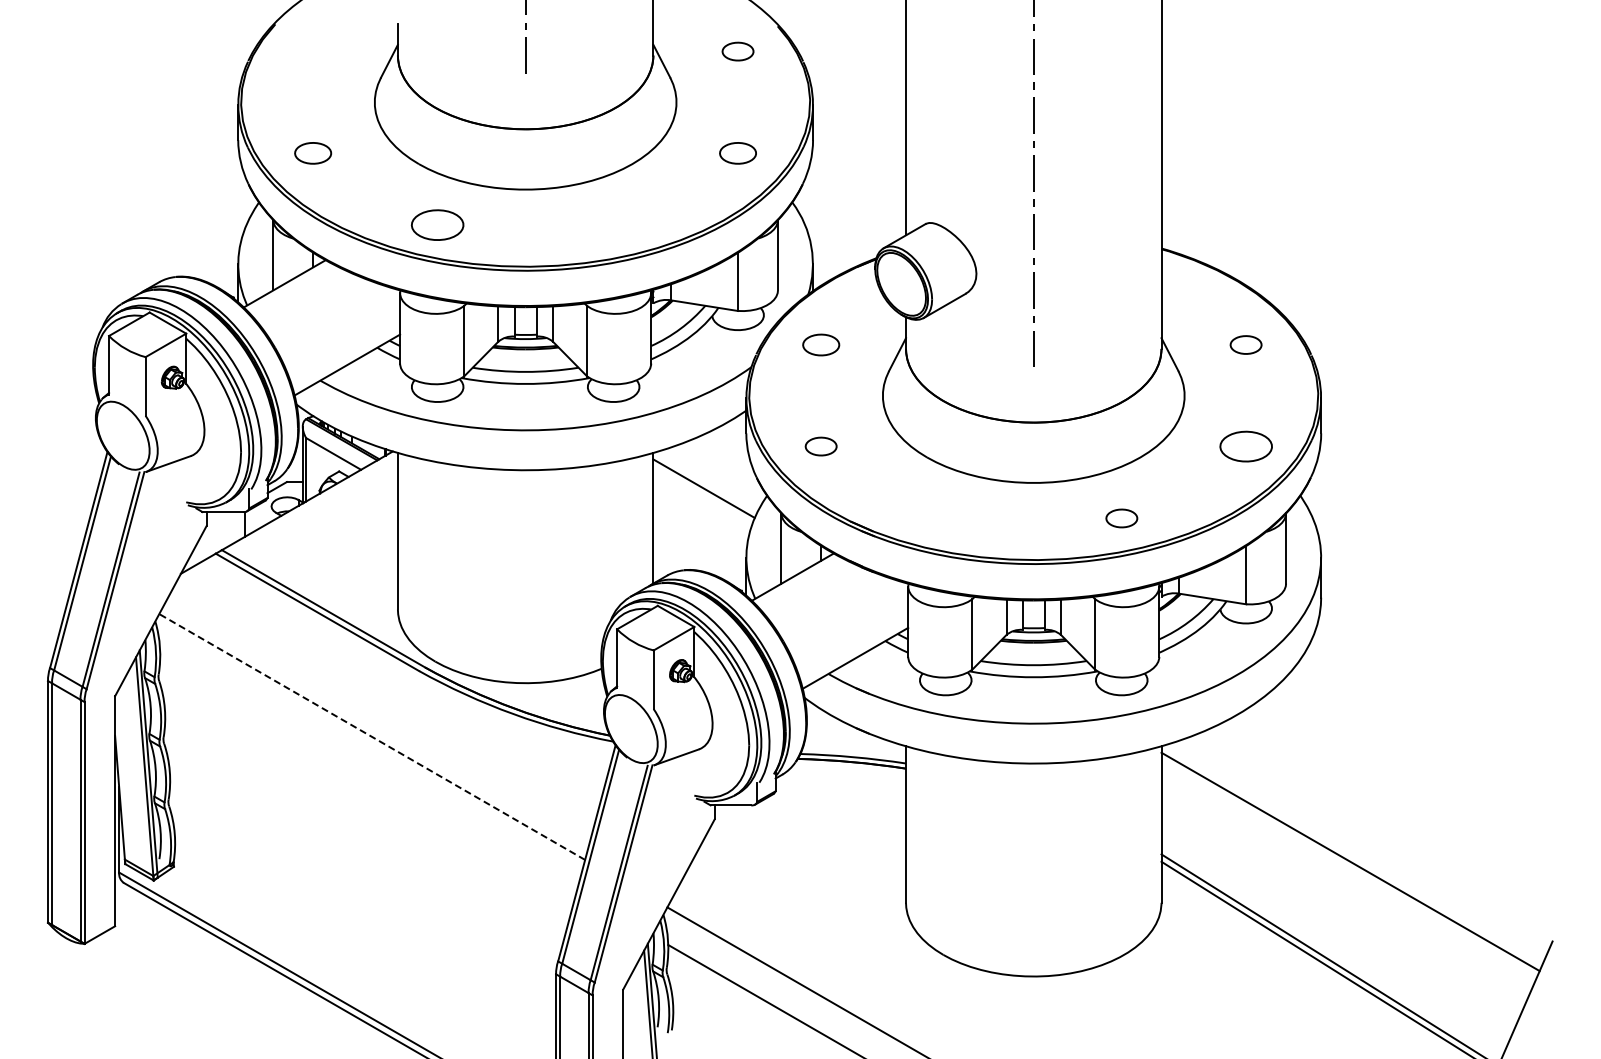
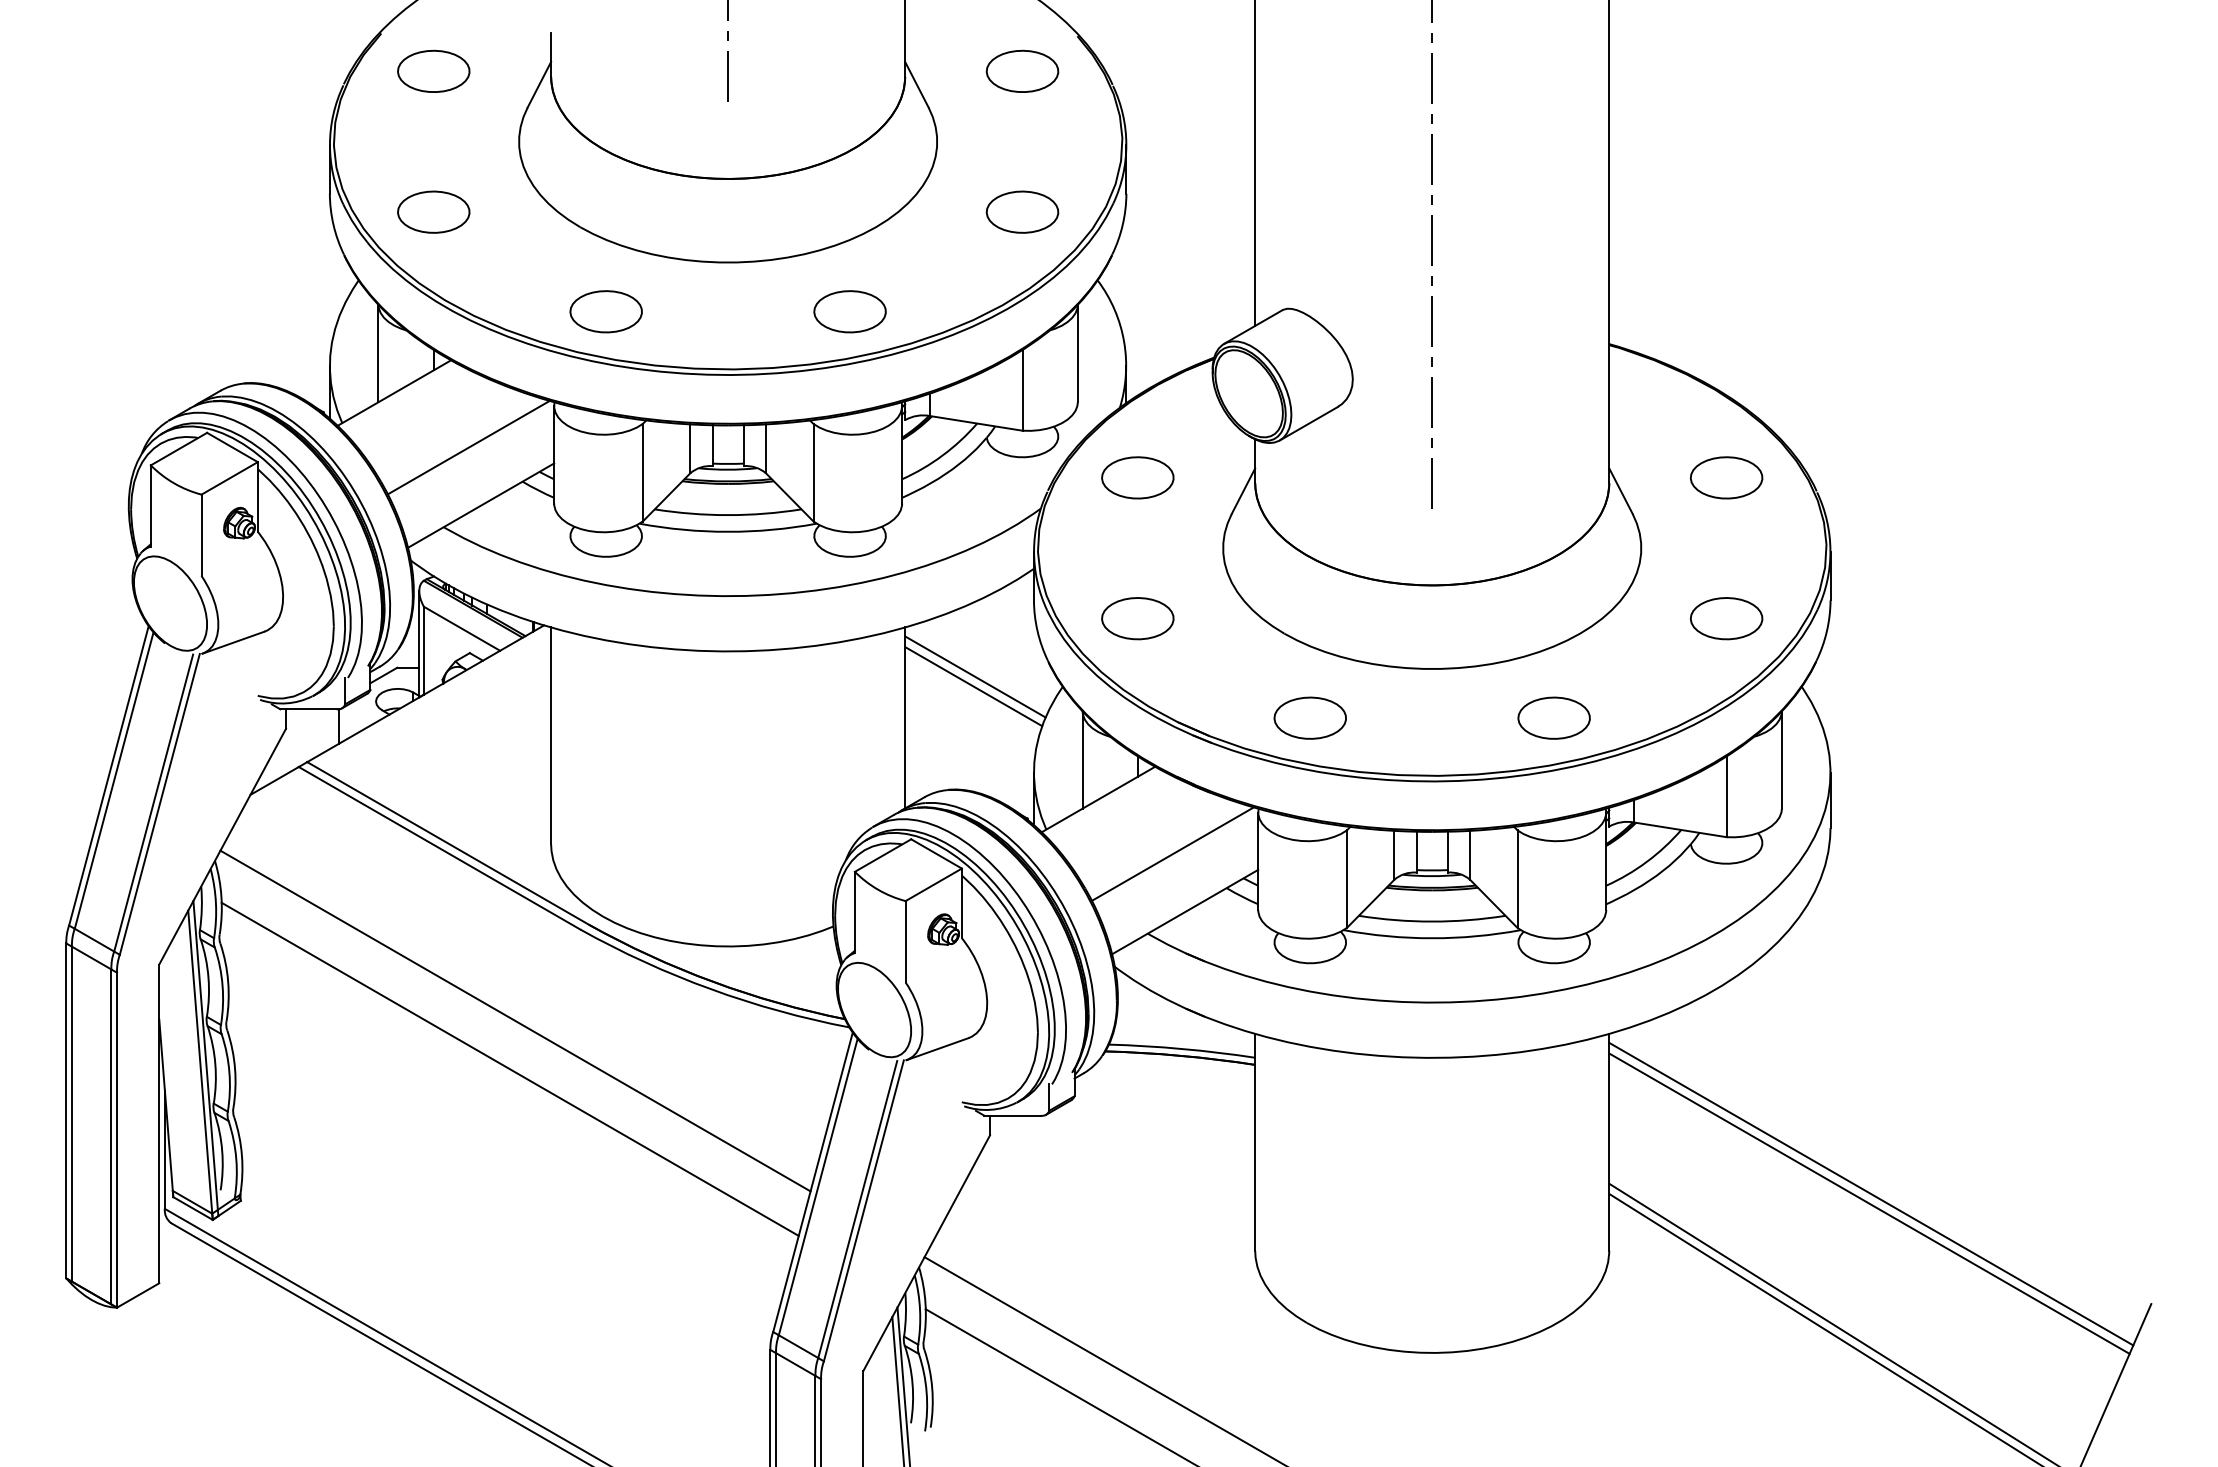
part: (312, 51) -> (432, 71), added
part: (737, 51) -> (1021, 71), size x1.67
part: (312, 153) -> (432, 212), size x1.43
part: (737, 153) -> (1021, 212), size x1.43
part: (613, 224) -> (849, 310), added
line: (338, 322) -> (468, 446), added
part: (820, 344) -> (1136, 477), size x1.43
part: (1245, 344) -> (1725, 477), size x1.67
part: (820, 446) -> (1136, 618), size x1.67
line: (702, 495) -> (973, 686), added
part: (945, 518) -> (1309, 718), added
part: (1121, 518) -> (1553, 718), size x1.67
line: (846, 616) -> (1172, 854), added
line: (372, 737) -> (515, 1021), dashed -> solid
line: (368, 771) -> (510, 1068), added
line: (1349, 868) -> (1869, 1203), added

